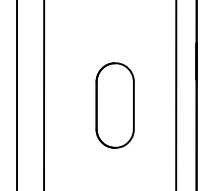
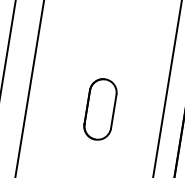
part: (114, 105) -> (99, 109), size x0.7

